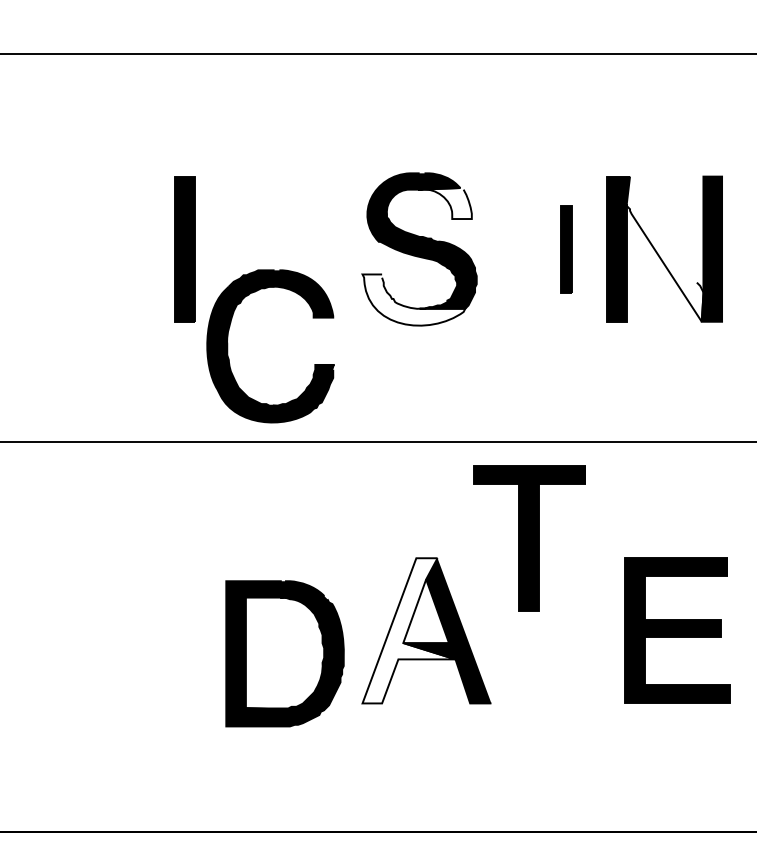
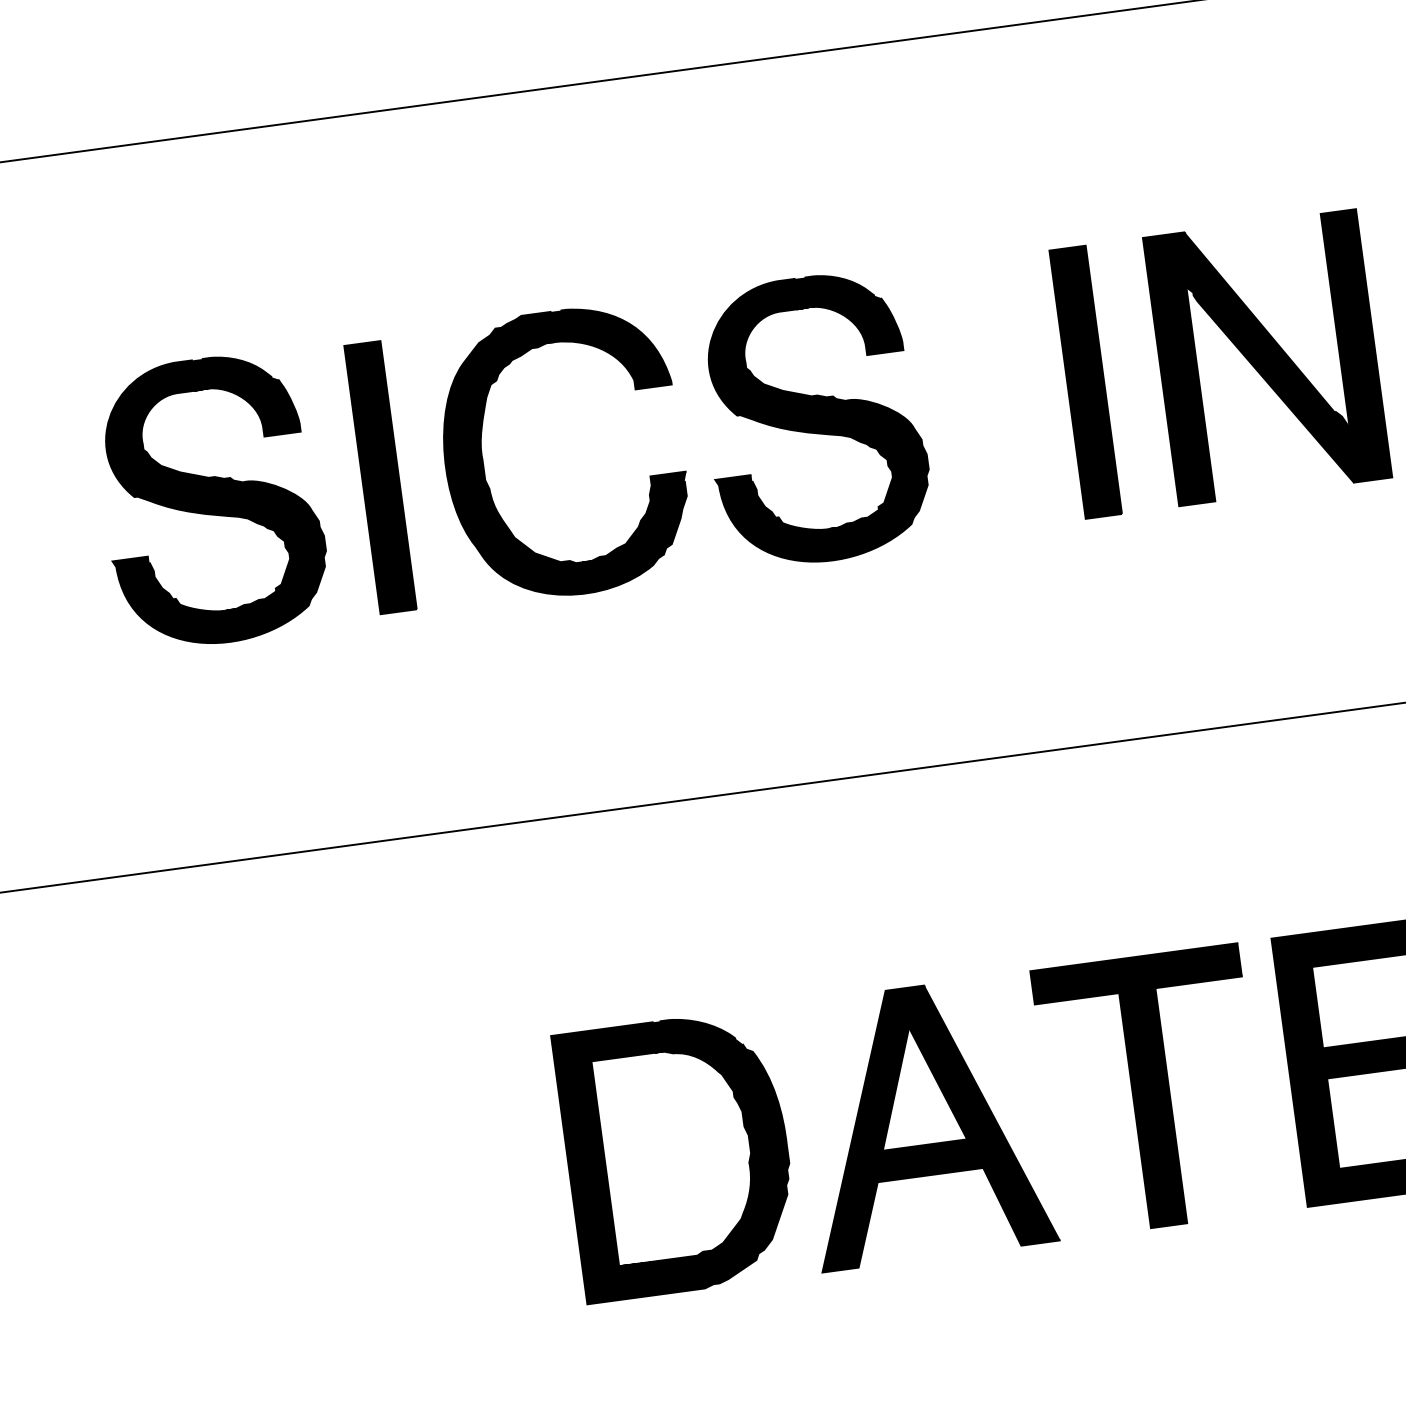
fill: (444, 203) -> (849, 328), added
fill: (664, 248) -> (1266, 356), added
part: (93, 249) -> (211, 501), added
part: (566, 249) -> (1085, 382), size x1.67
fill: (413, 299) -> (815, 513), added
part: (228, 346) -> (485, 464), moved
part: (529, 538) -> (1151, 1090), moved
fill: (408, 630) -> (889, 1126), added
part: (284, 653) -> (676, 1155), moved

